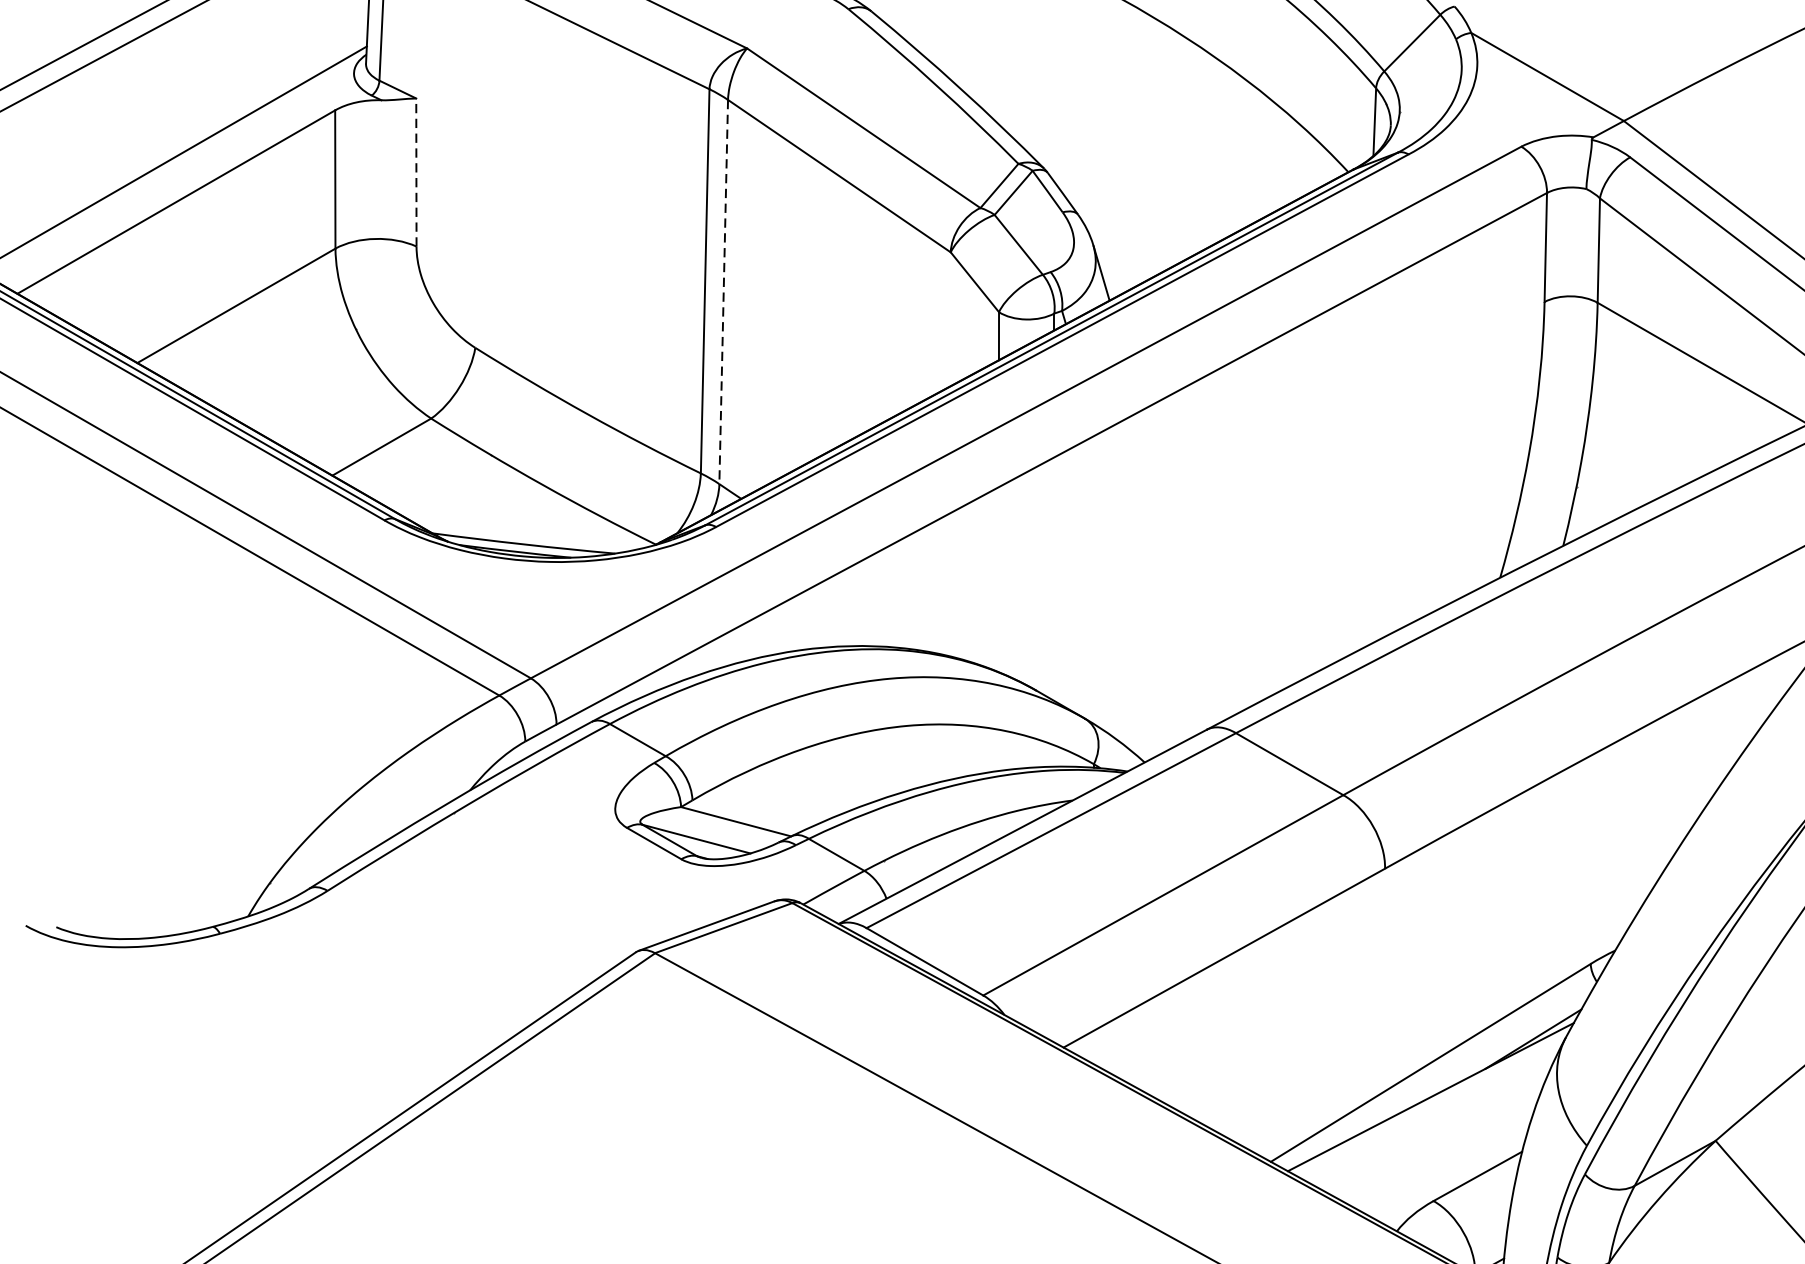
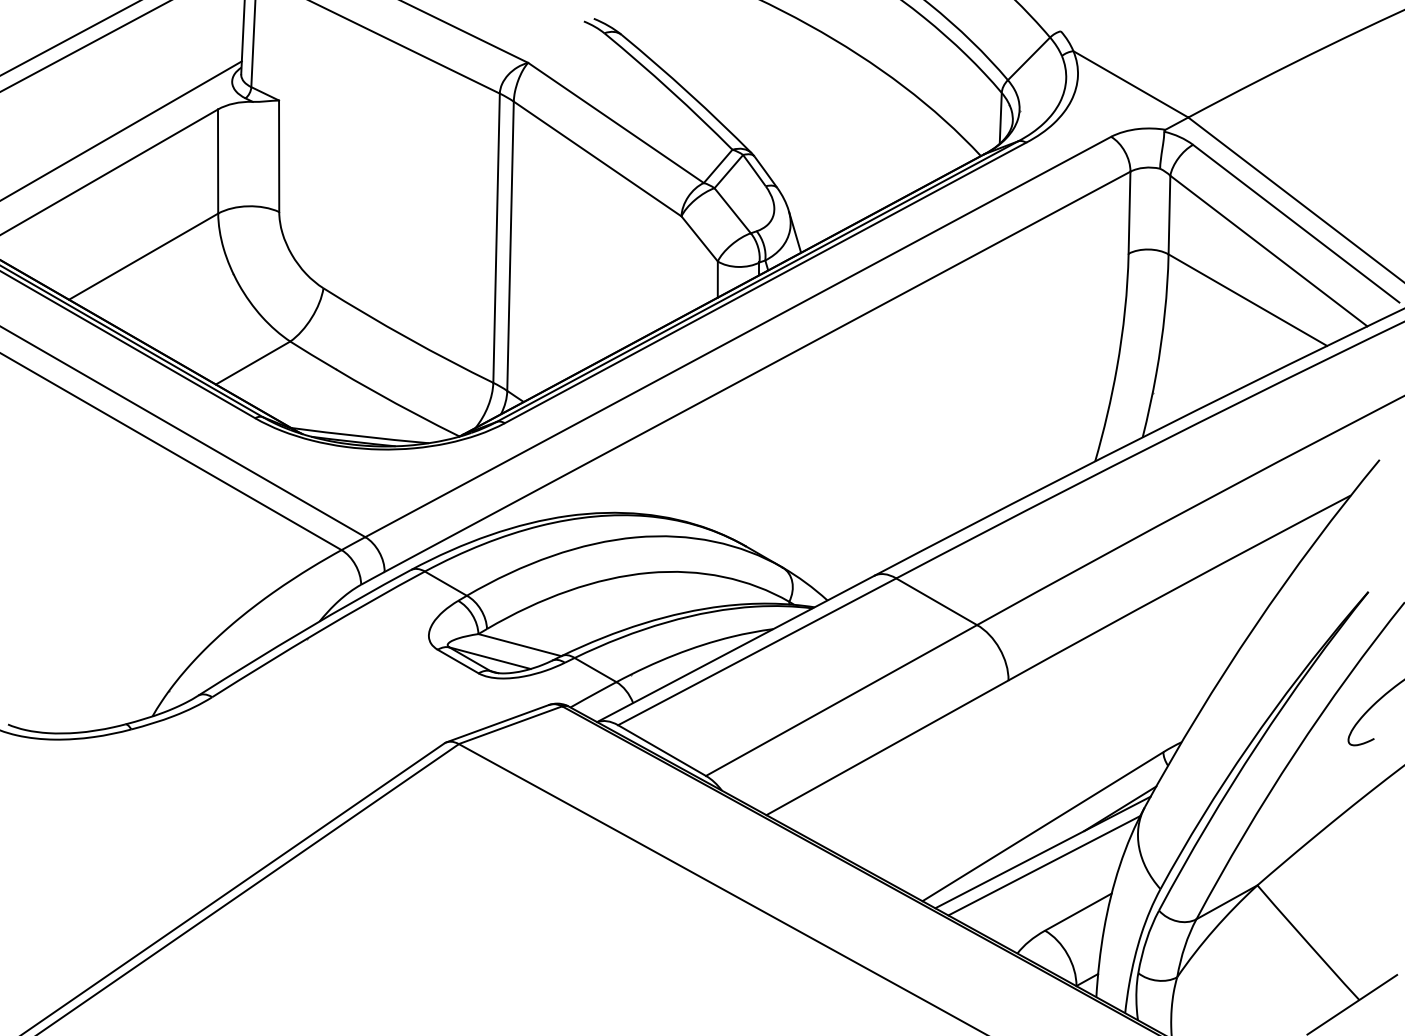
line: (416, 172) -> (279, 156), dashed -> solid
line: (723, 292) -> (510, 246), dashed -> solid
line: (1432, 1114) -> (1044, 865), added

